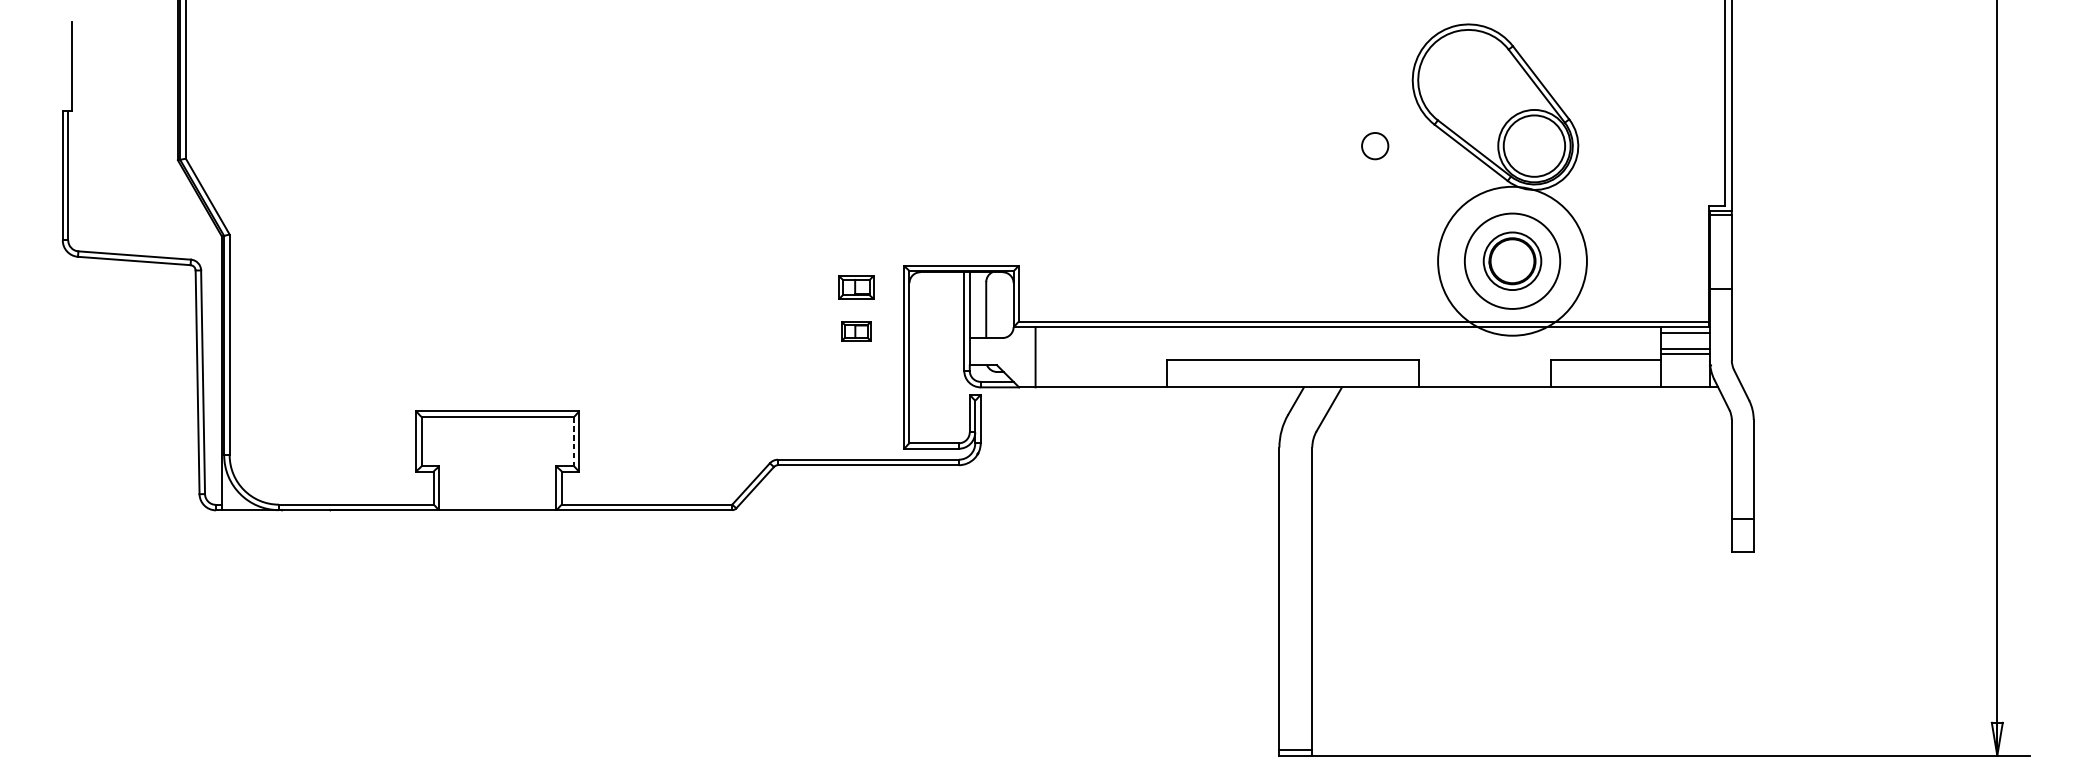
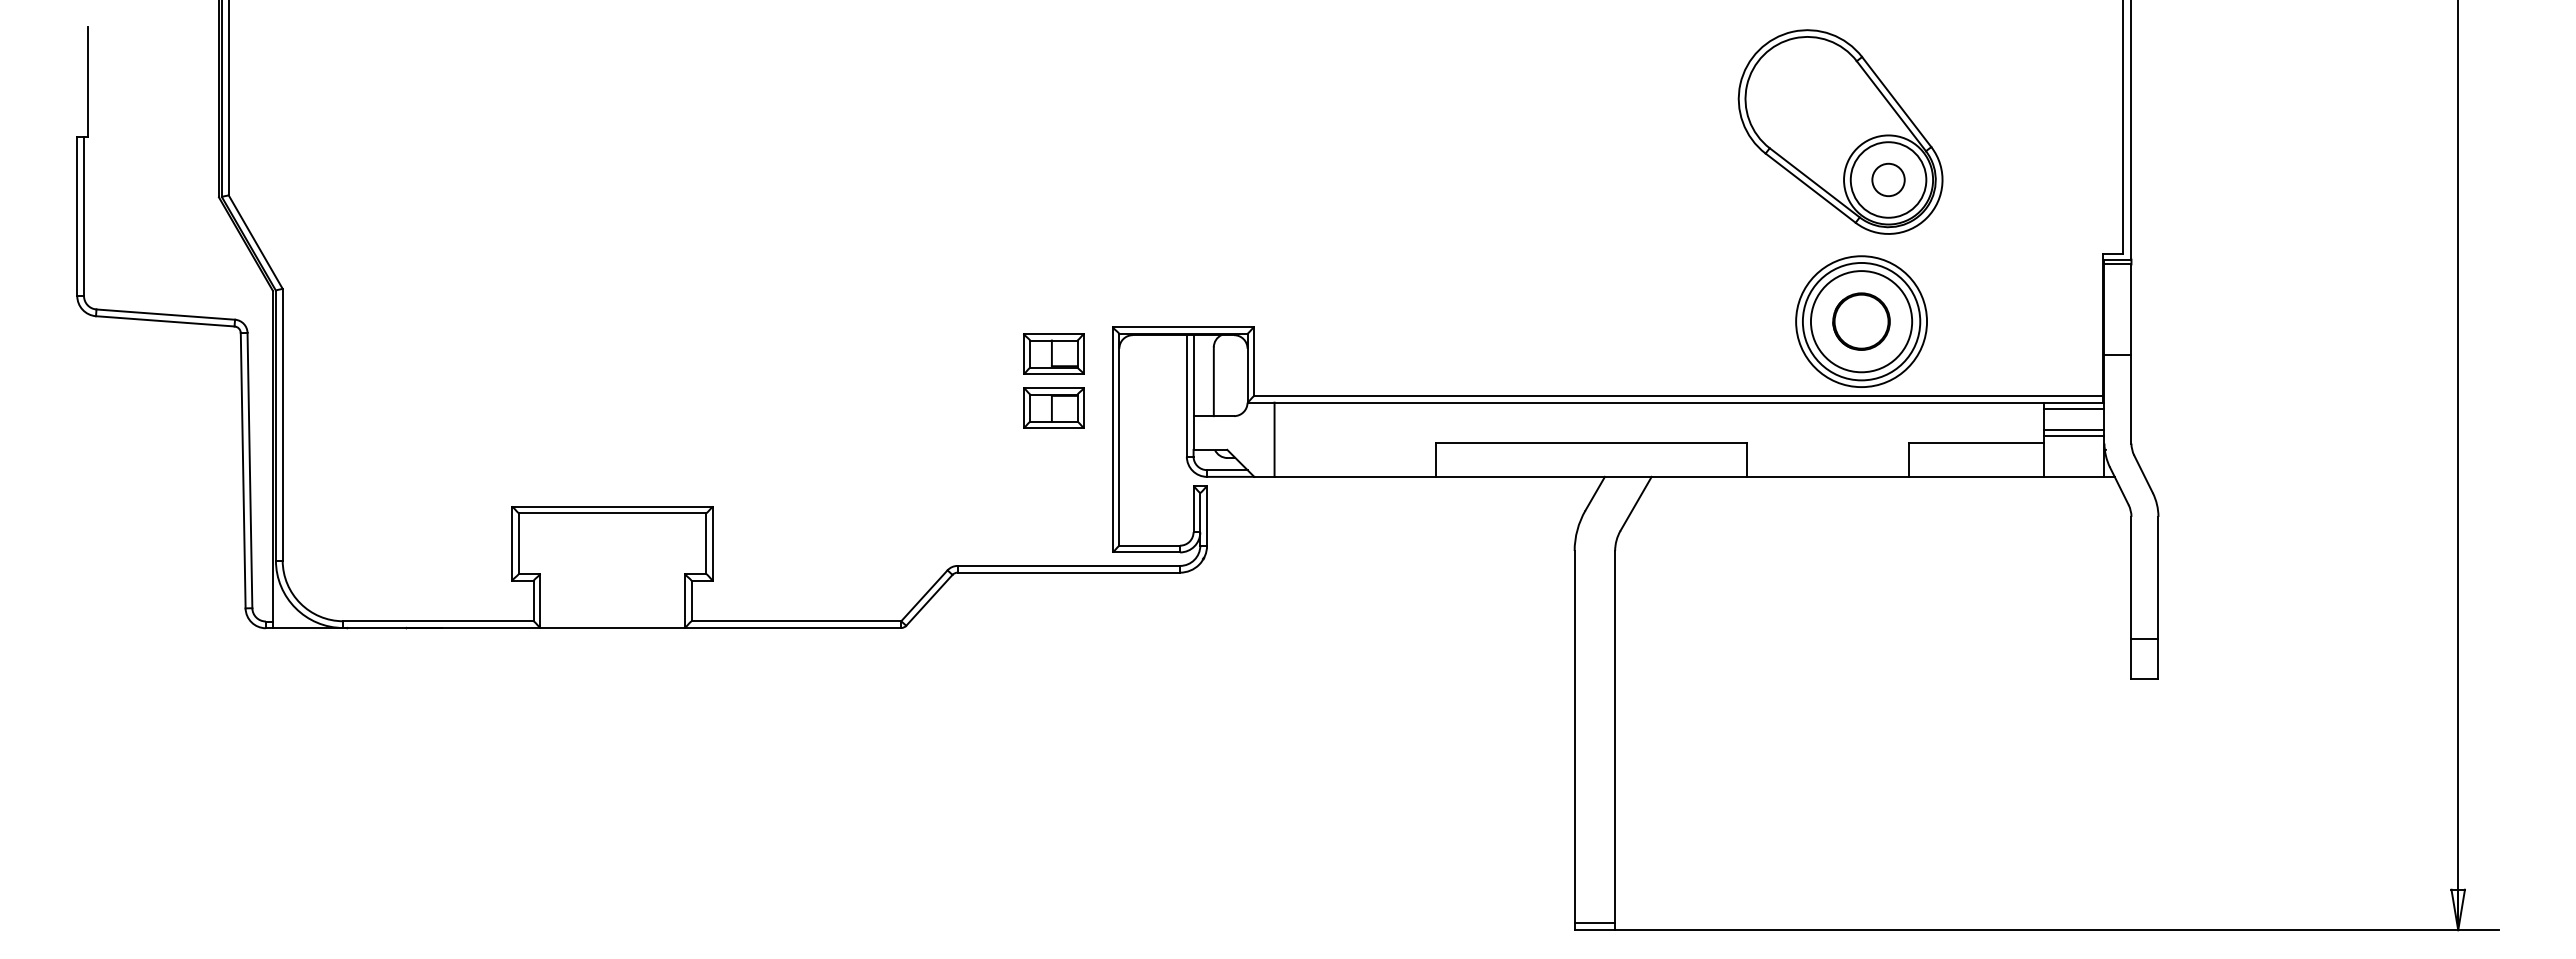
circle: (1375, 145) -> (1888, 179), moved
circle: (1512, 261) -> (1861, 321), size x0.71
circle: (1512, 261) -> (1861, 321), size x1.43
part: (855, 287) -> (1053, 353), size x1.43
part: (855, 331) -> (1053, 407), size x1.67
line: (574, 442) -> (706, 544), dashed -> solid

